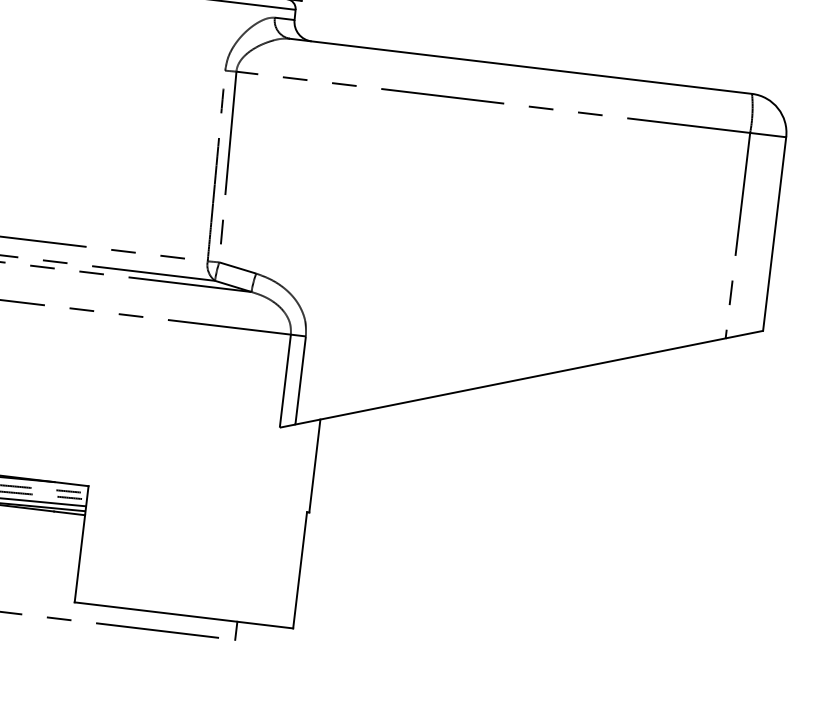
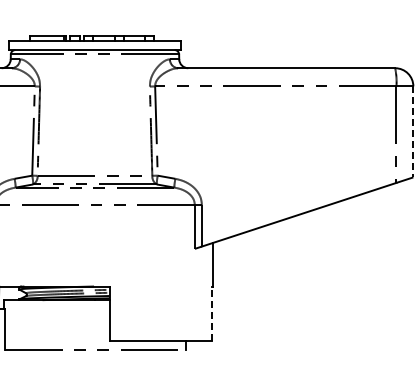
line: (774, 235) -> (413, 132), solid -> dashed
line: (300, 569) -> (212, 313), solid -> dashed

